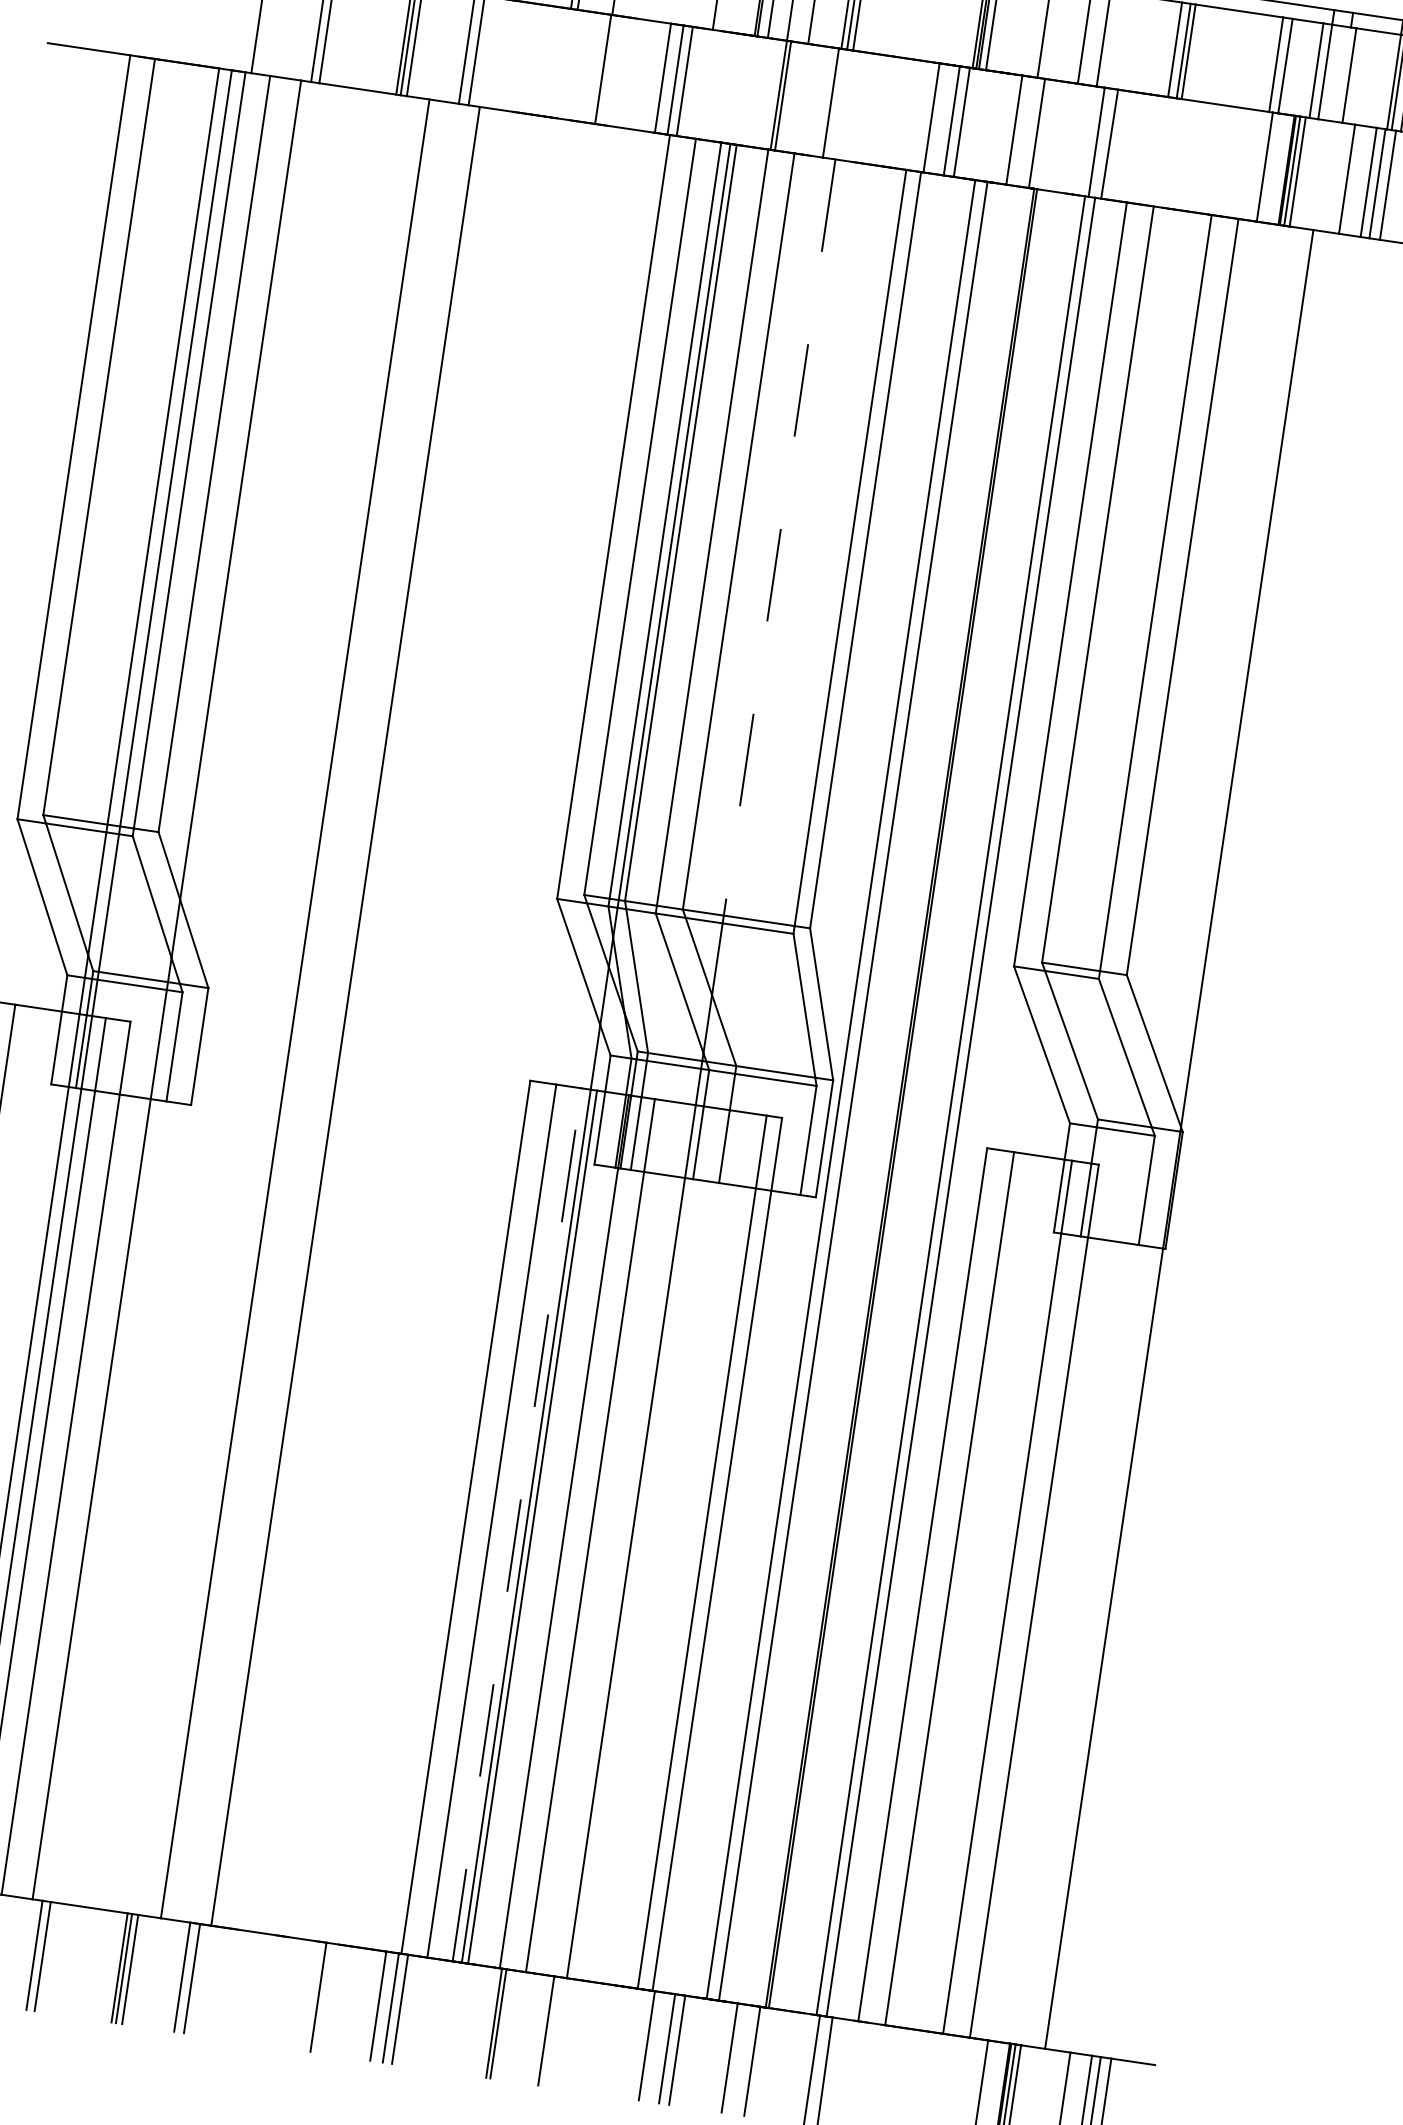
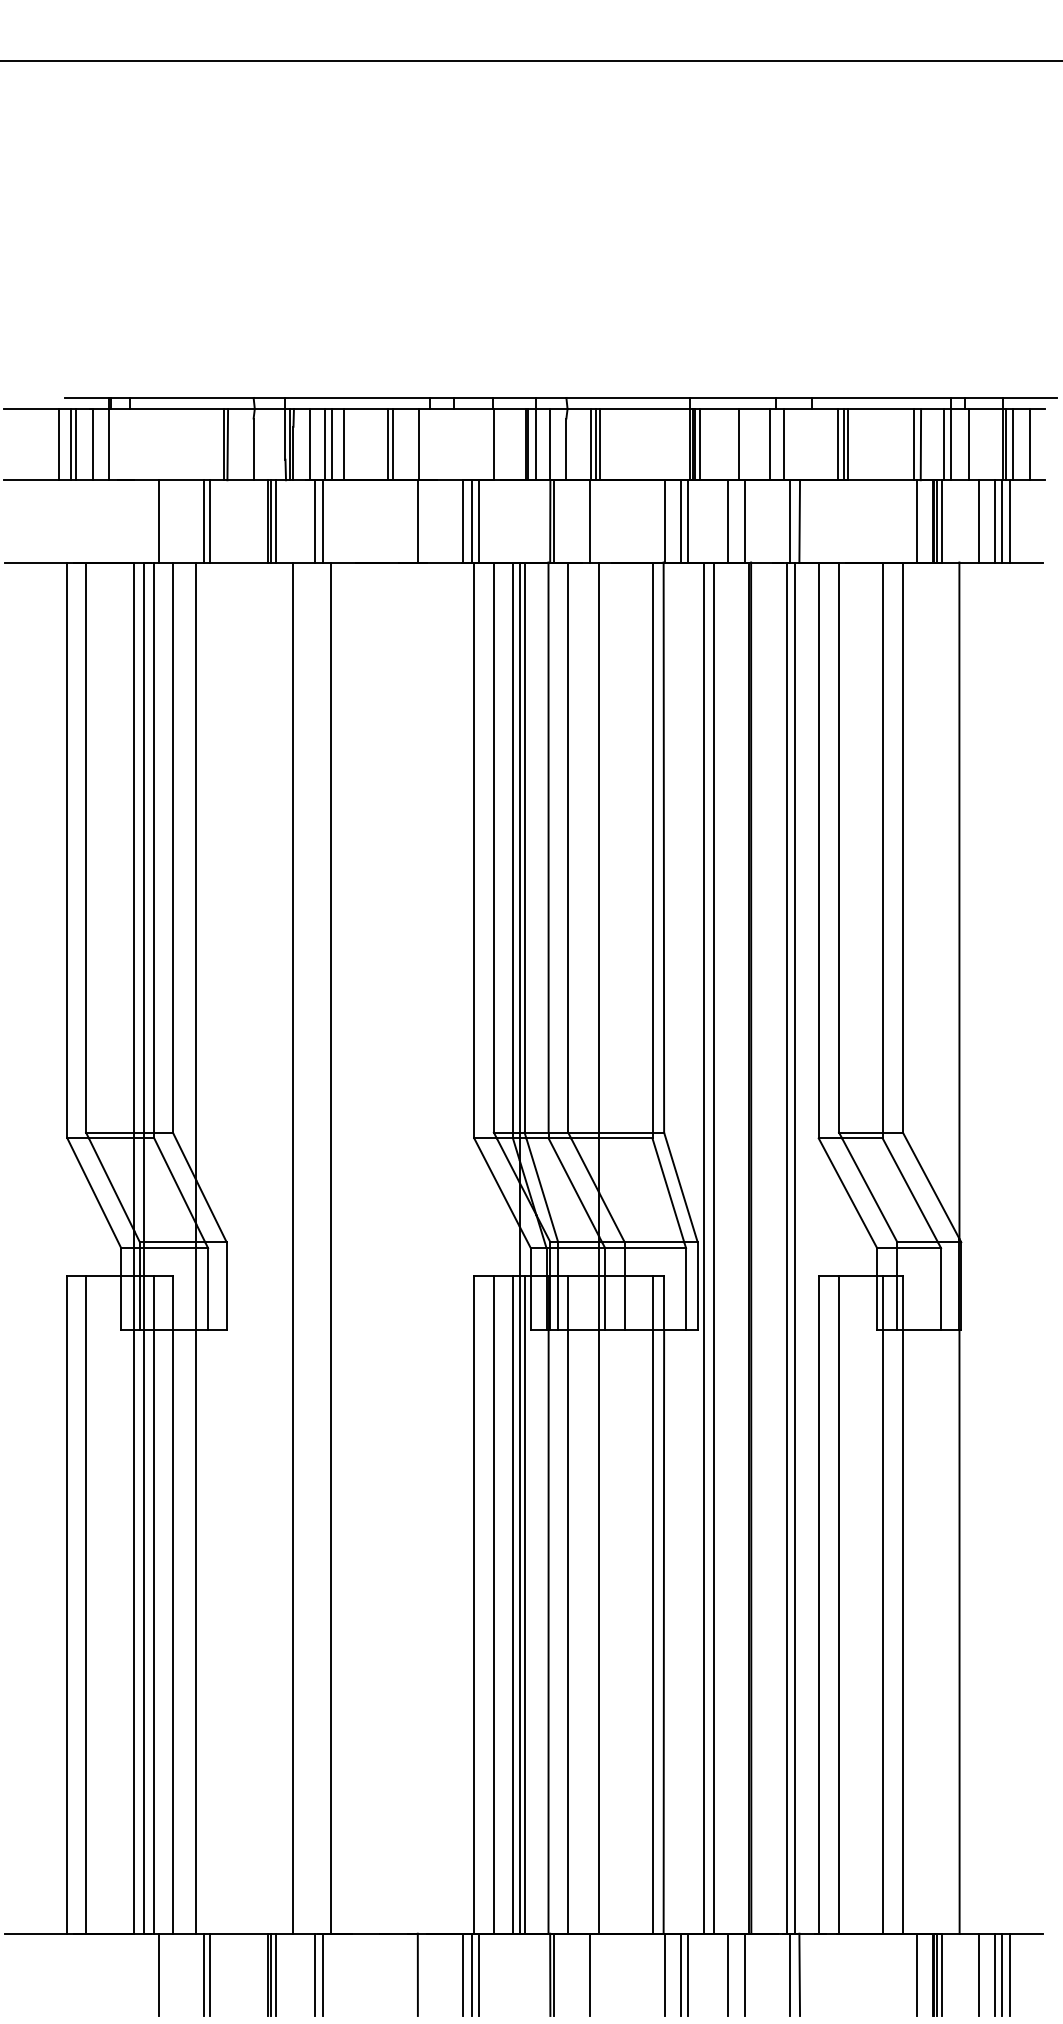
line: (780, 538) -> (599, 848), dashed -> solid
line: (516, 1524) -> (512, 1604), dashed -> solid

